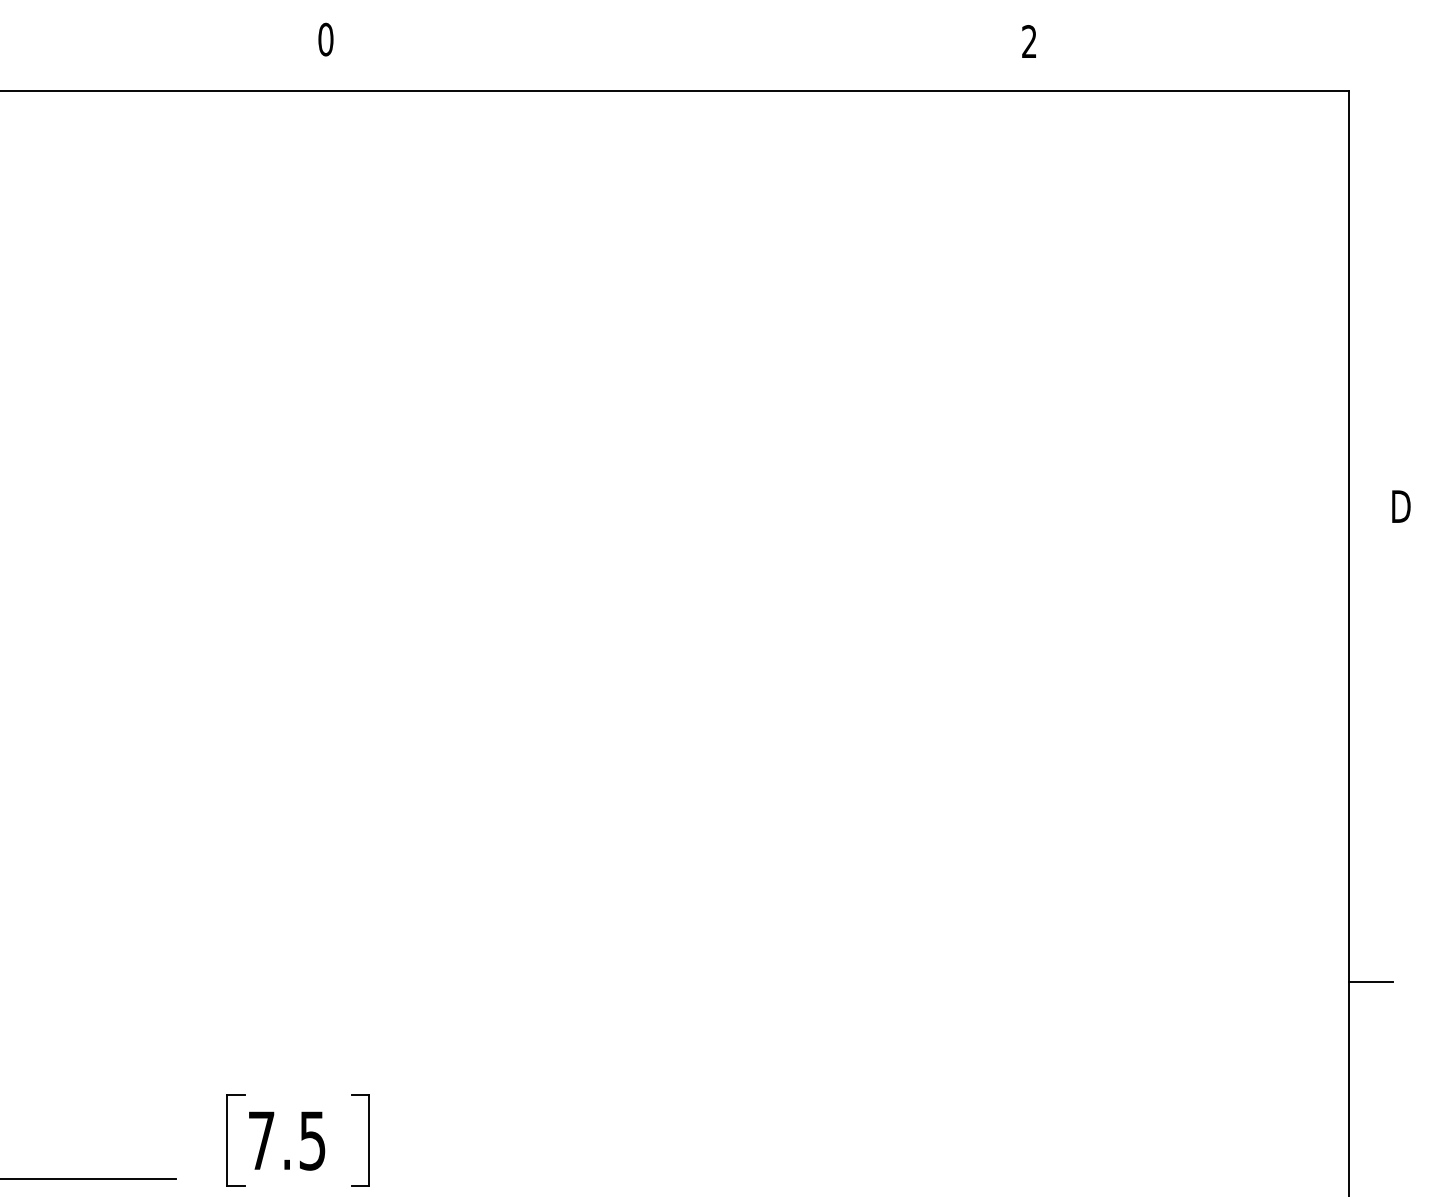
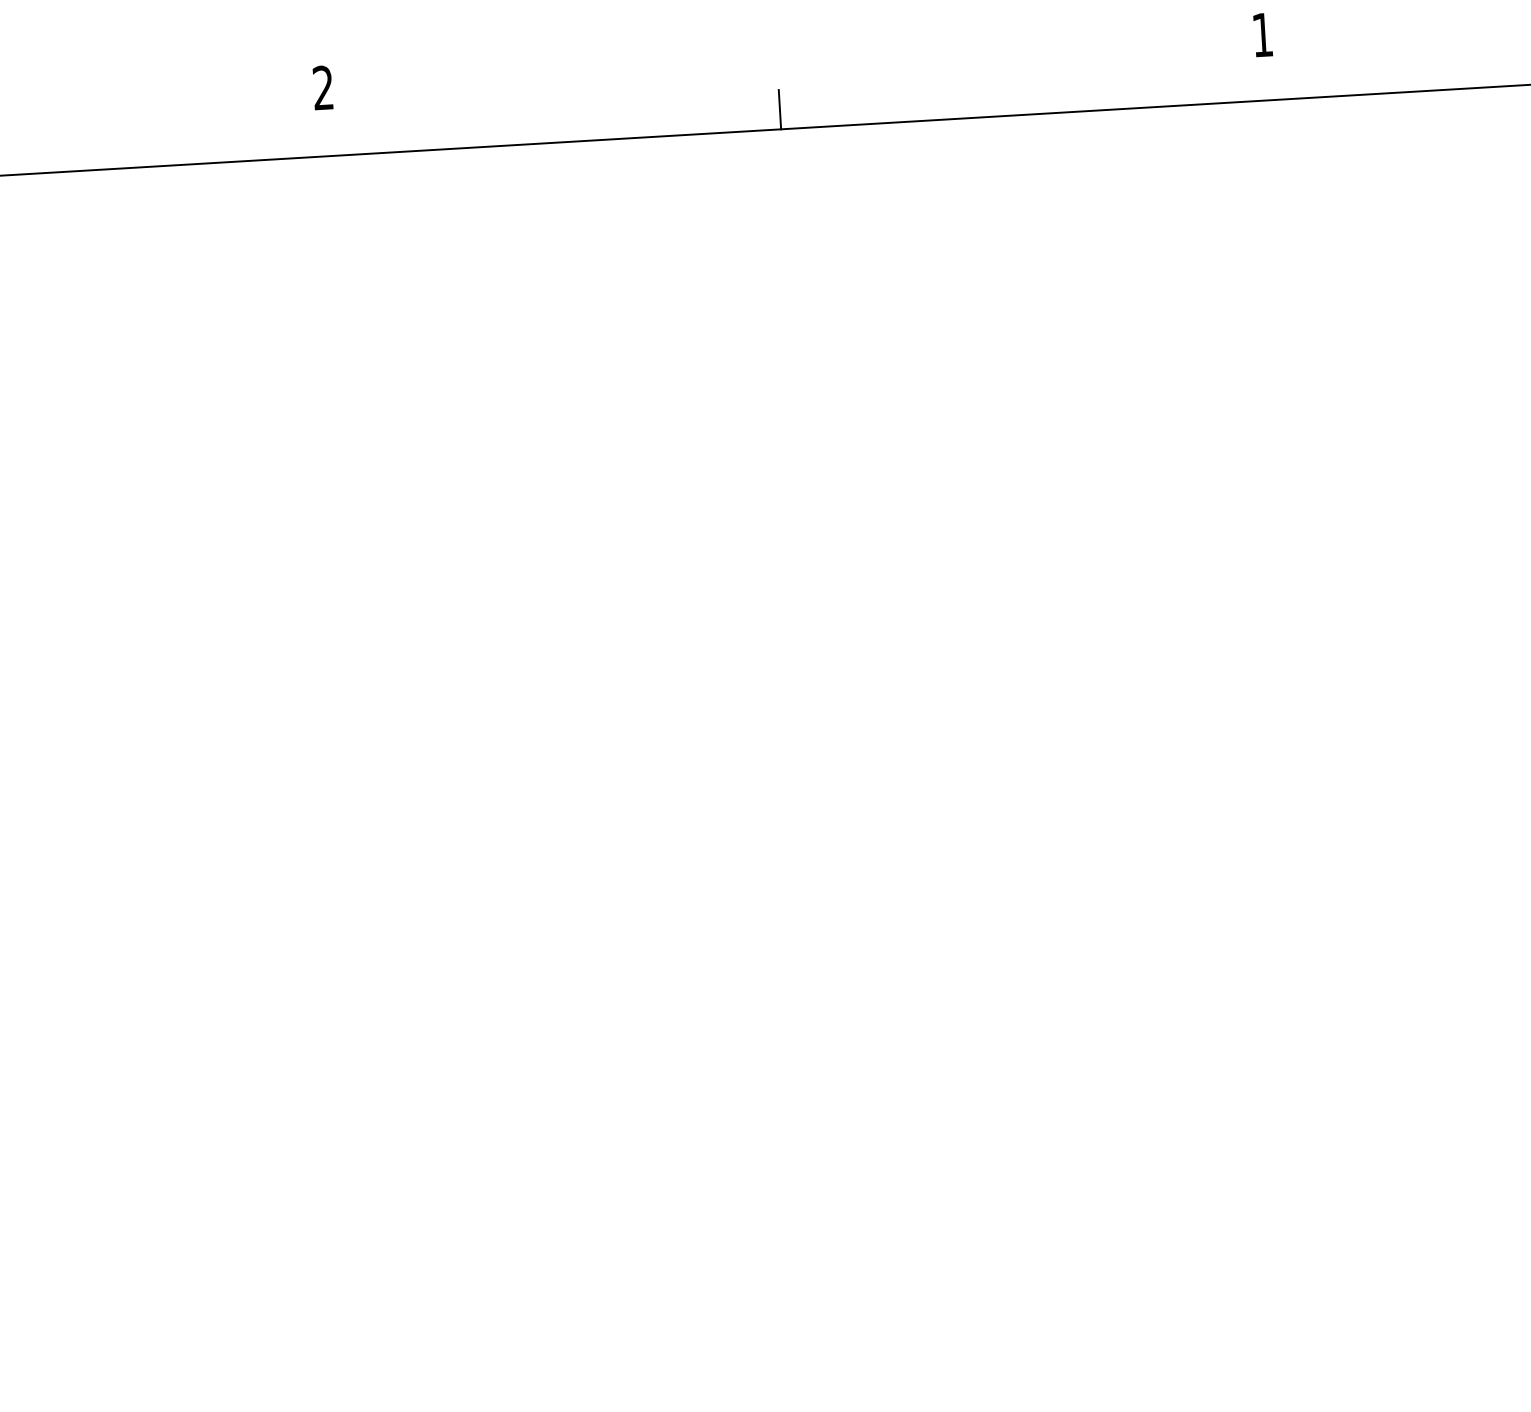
text: (325, 39) -> (322, 87), 0 -> 2
text: (1029, 41) -> (1262, 34), 2 -> 1
line: (665, 75) -> (779, 108), added

